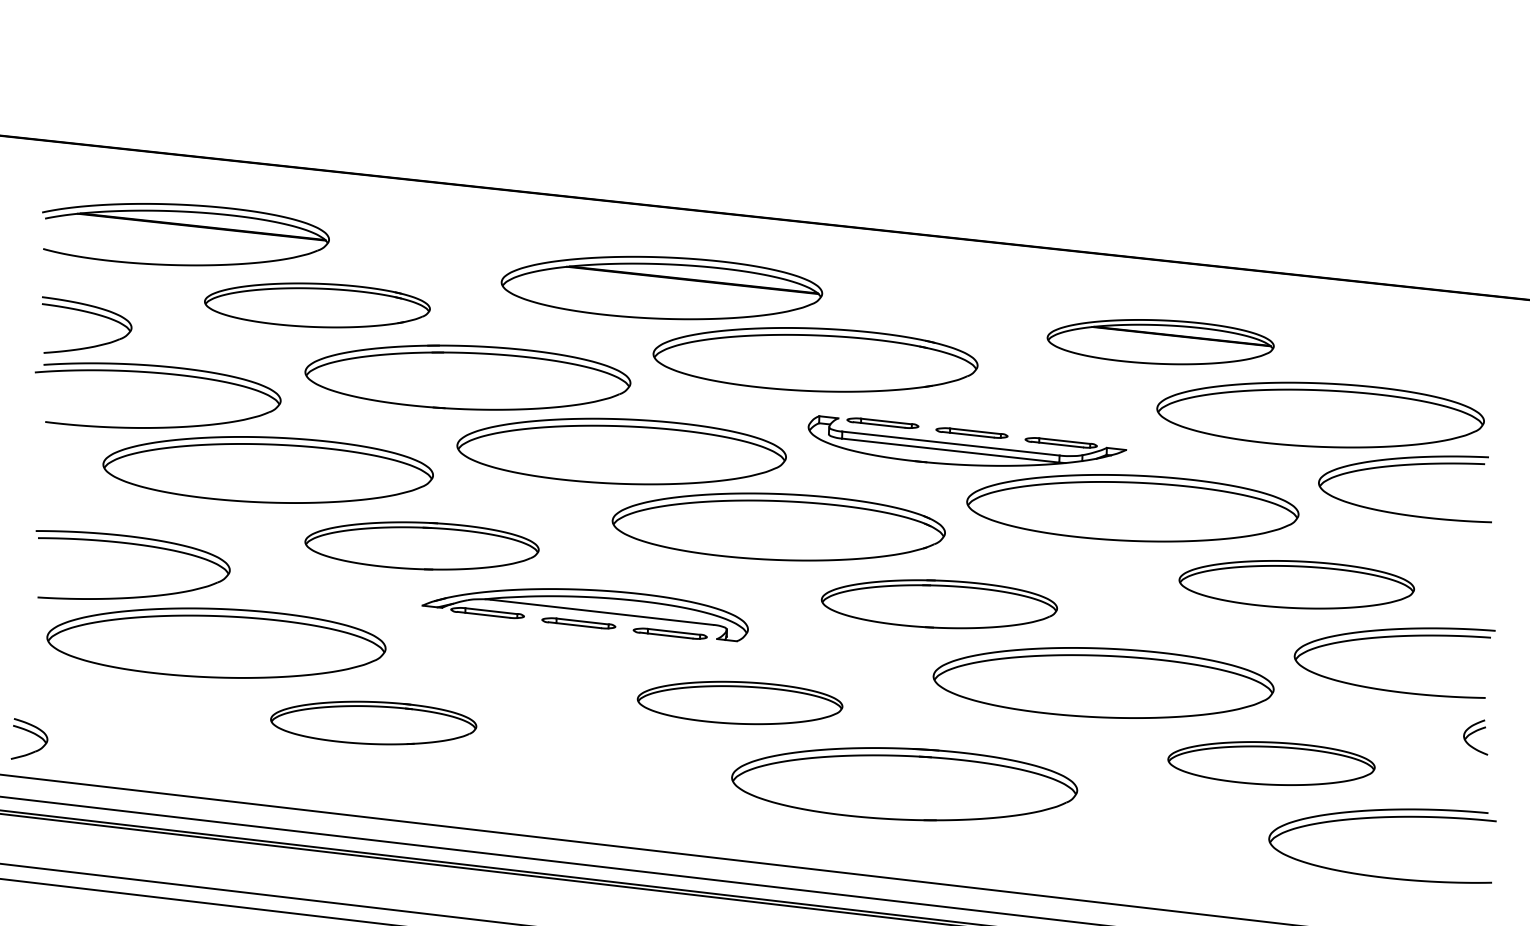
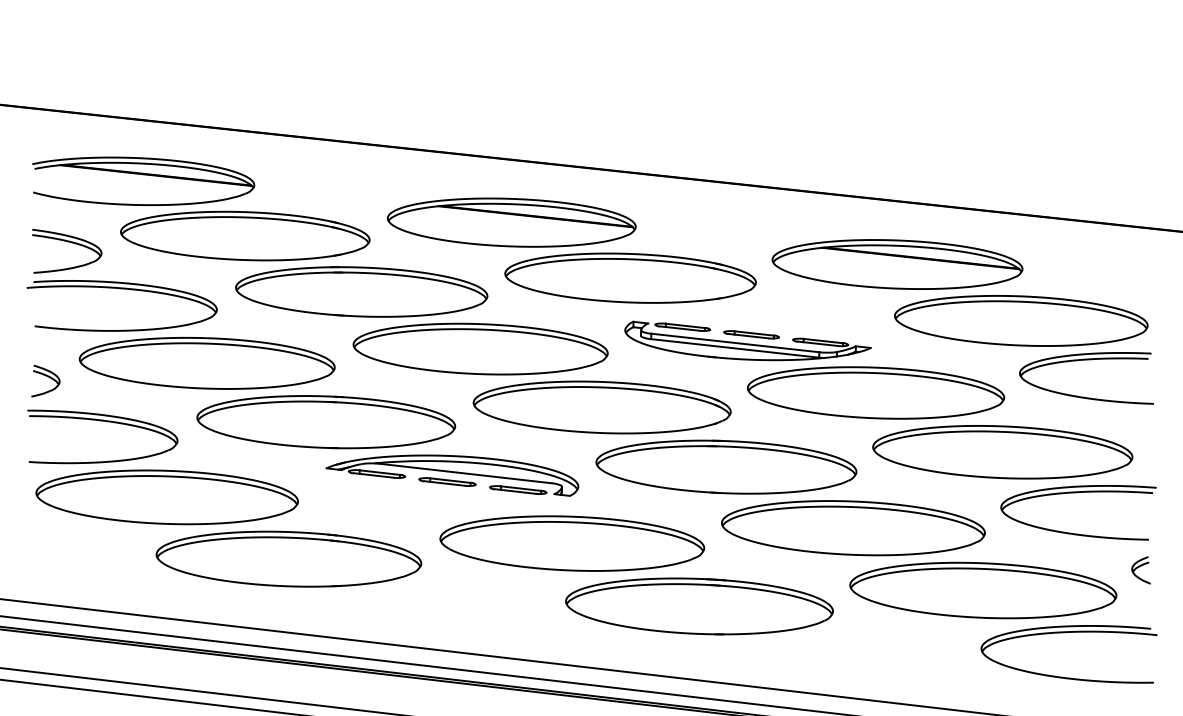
part: (317, 305) -> (245, 236), size x1.43
part: (1160, 341) -> (897, 264), size x1.43
part: (421, 545) -> (325, 421), size x1.43
part: (1296, 584) -> (1002, 451), size x1.43
part: (939, 604) -> (726, 467), size x1.43
part: (739, 702) -> (571, 543), size x1.67
part: (373, 722) -> (288, 558), size x1.67
part: (29, 738) -> (45, 380), moved
part: (1271, 763) -> (983, 590), size x1.67

